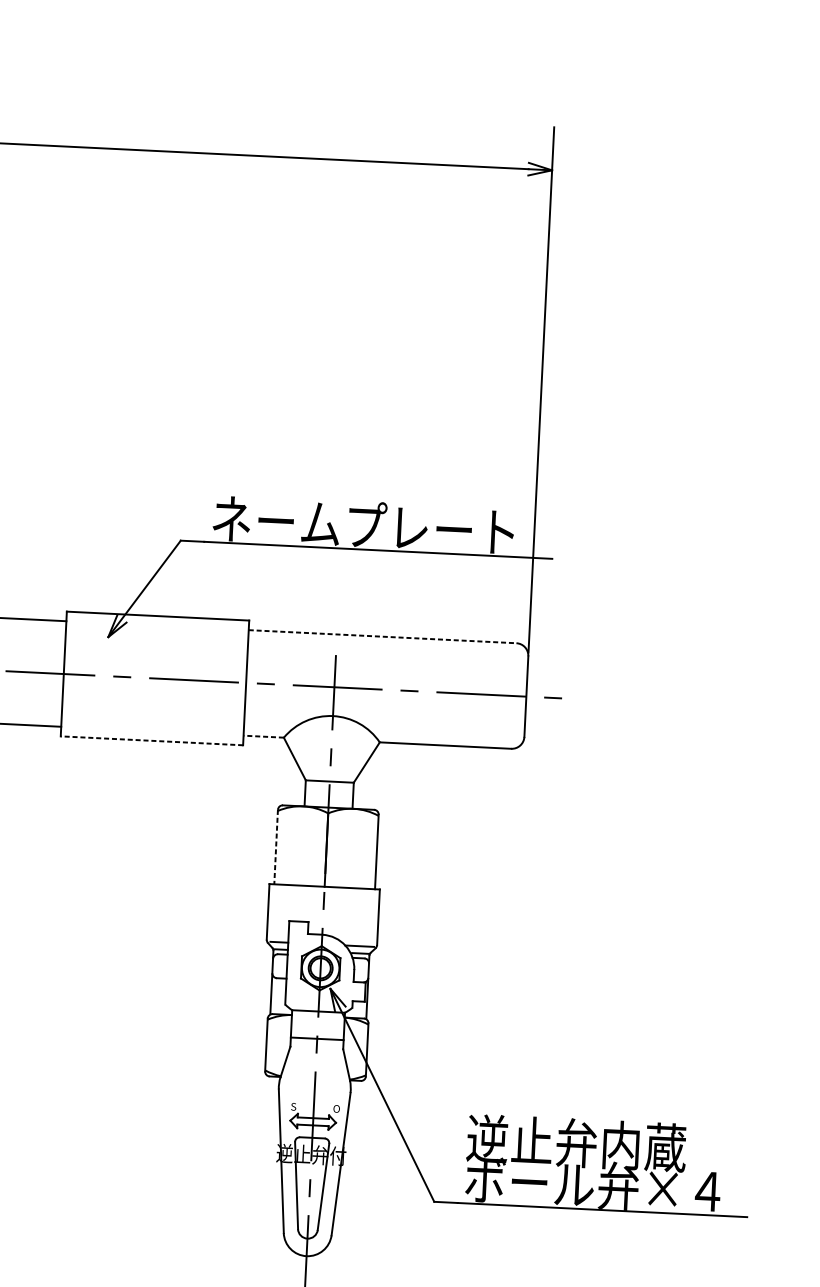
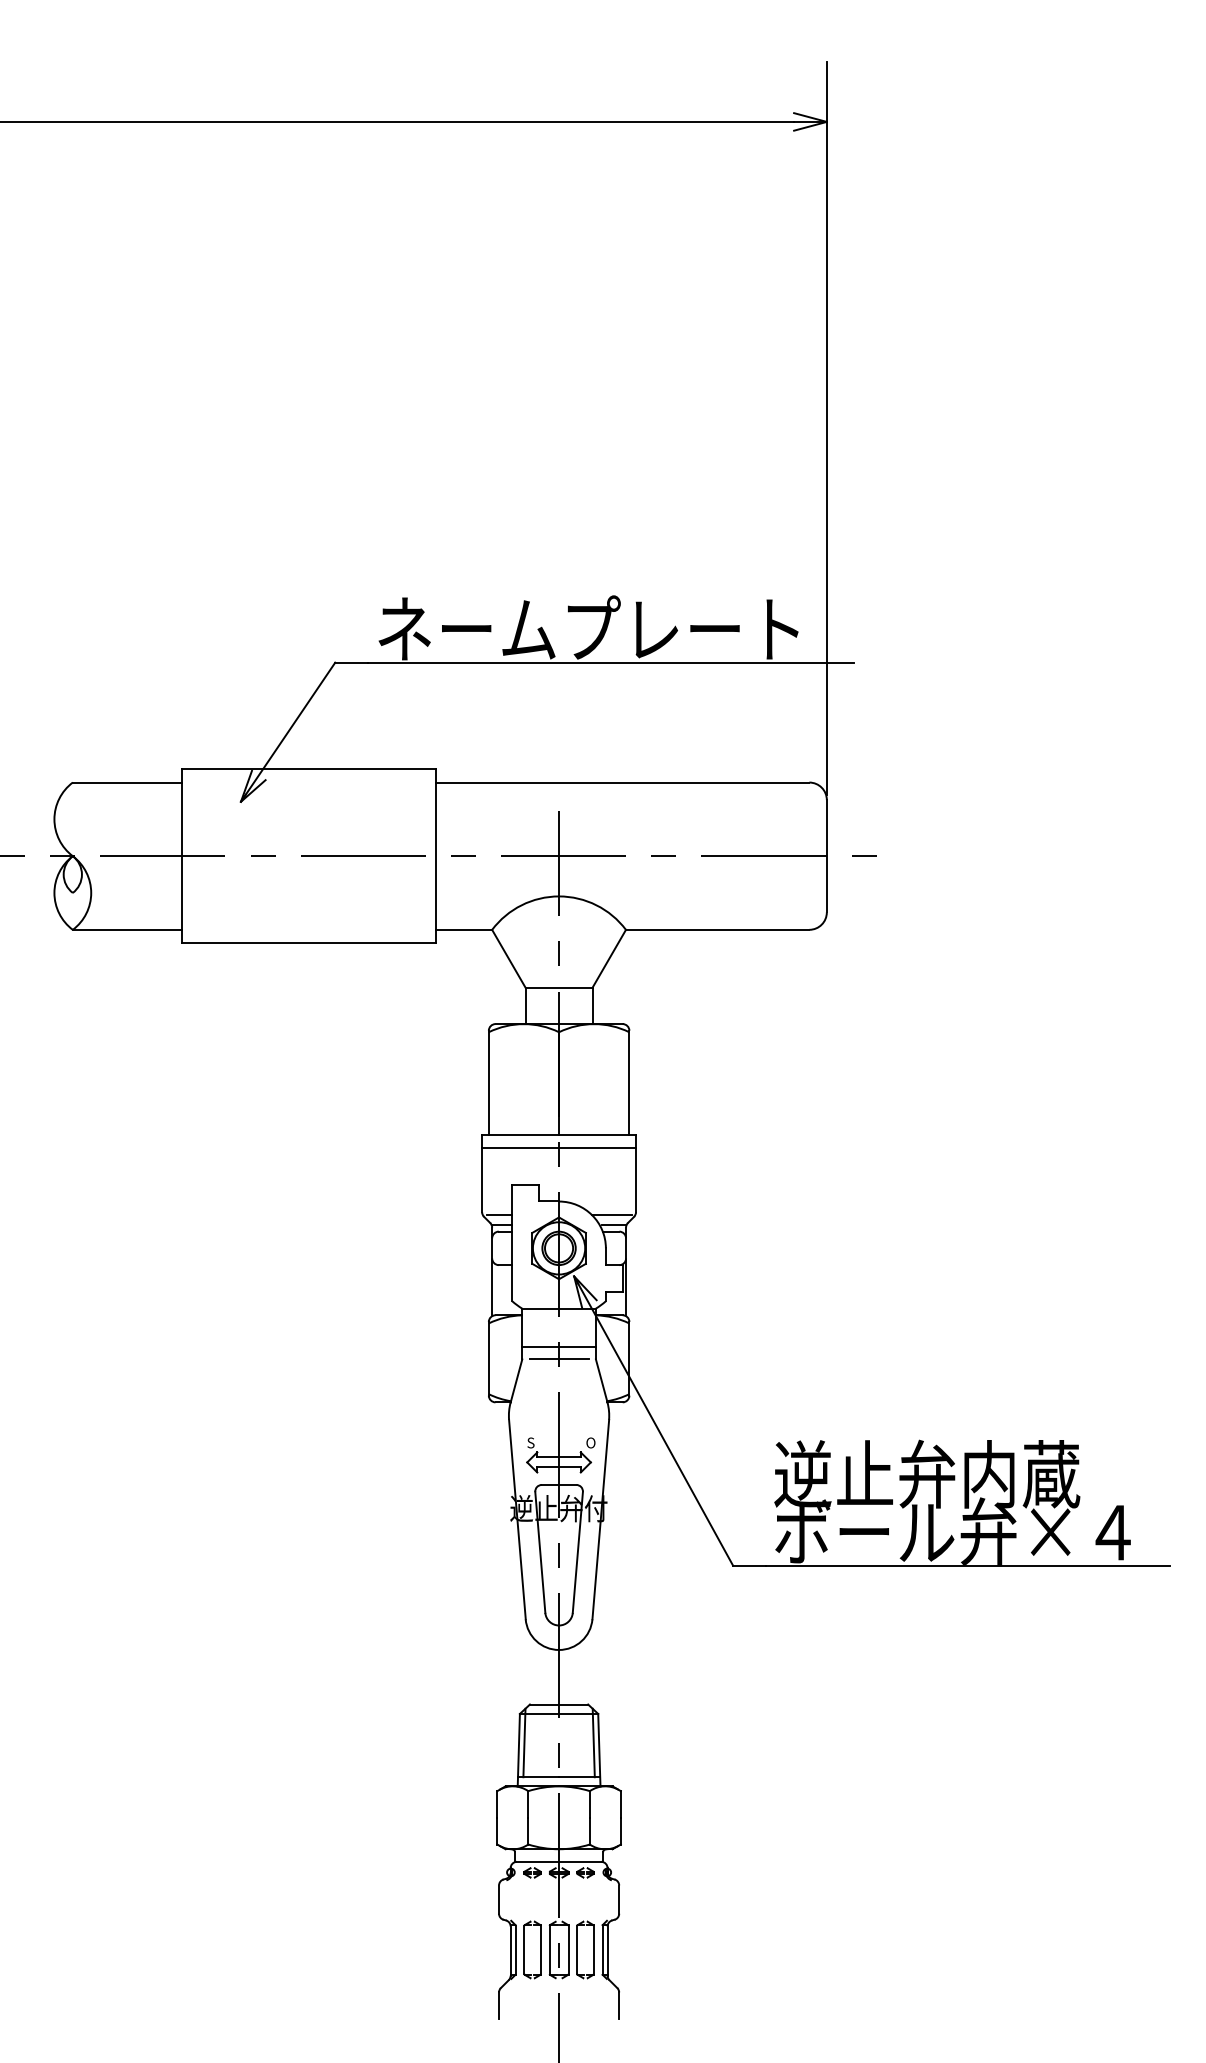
line: (382, 636) -> (622, 782), dashed -> solid
line: (263, 736) -> (463, 929), dashed -> solid
line: (151, 741) -> (308, 943), dashed -> solid
line: (275, 846) -> (488, 1082), dashed -> solid
line: (324, 896) -> (559, 1147), added
line: (316, 1047) -> (558, 1359), added

